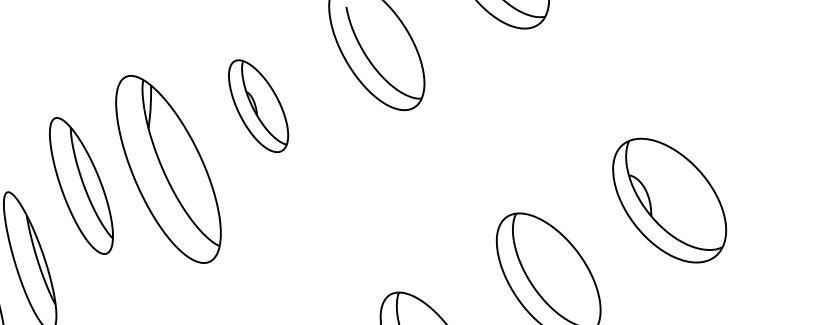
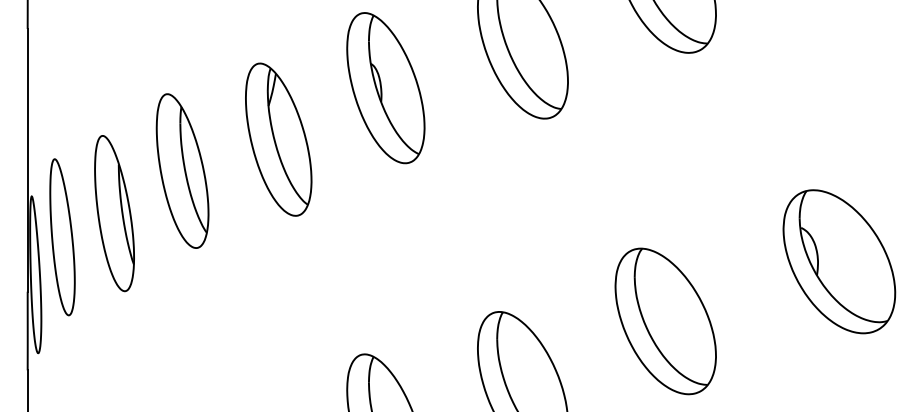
part: (258, 106) -> (385, 88), size x1.43
part: (168, 169) -> (278, 139), size x0.71
part: (81, 185) -> (182, 170), moved
part: (669, 200) -> (839, 261), moved

